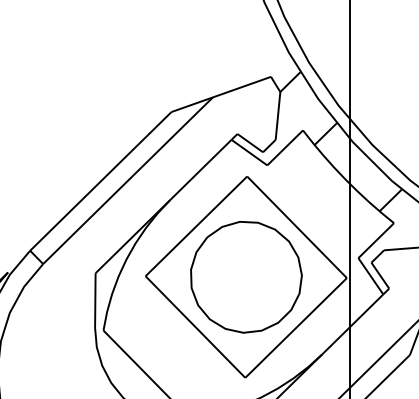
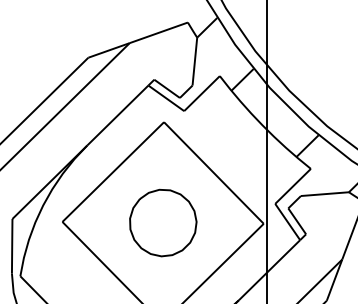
part: (246, 277) -> (163, 223), size x0.6

